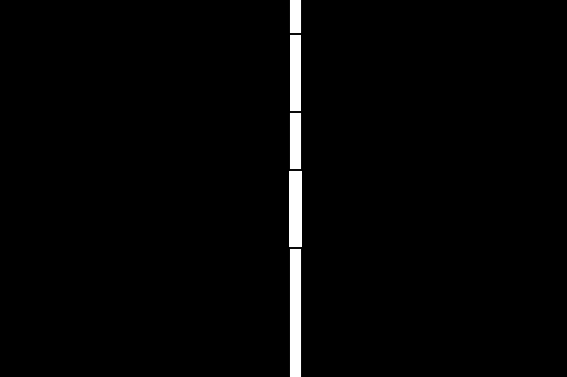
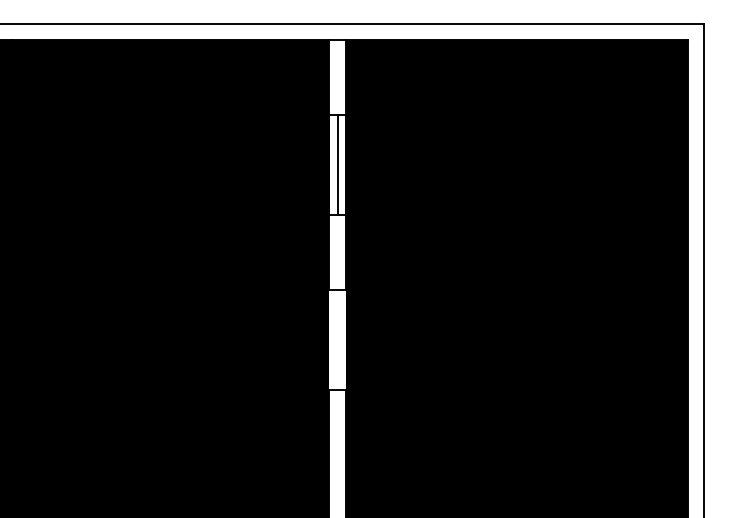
line: (295, 72) -> (337, 165), added

